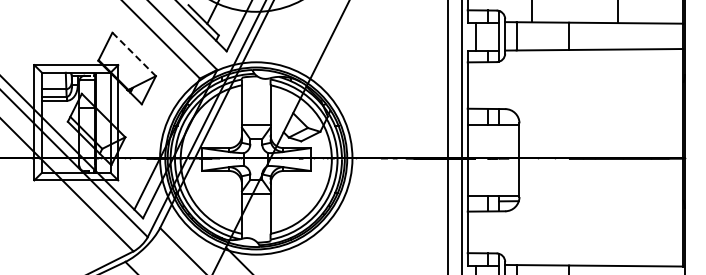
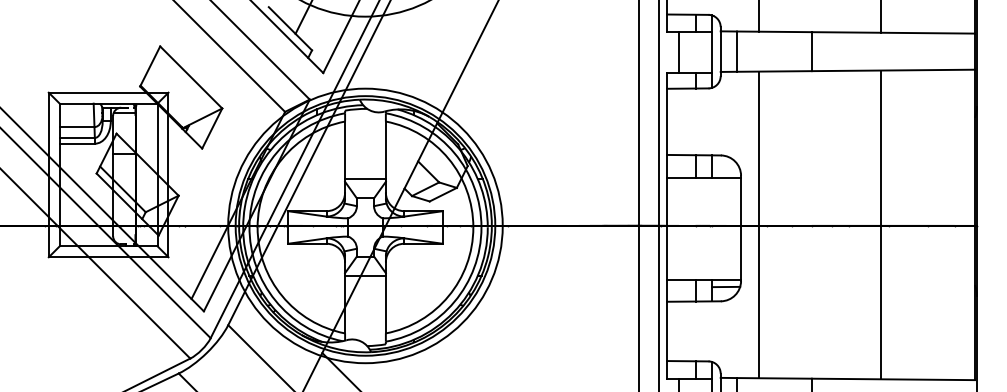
line: (134, 54) -> (191, 77), dashed -> solid
line: (531, 157) -> (758, 224), added
line: (617, 157) -> (880, 224), added

